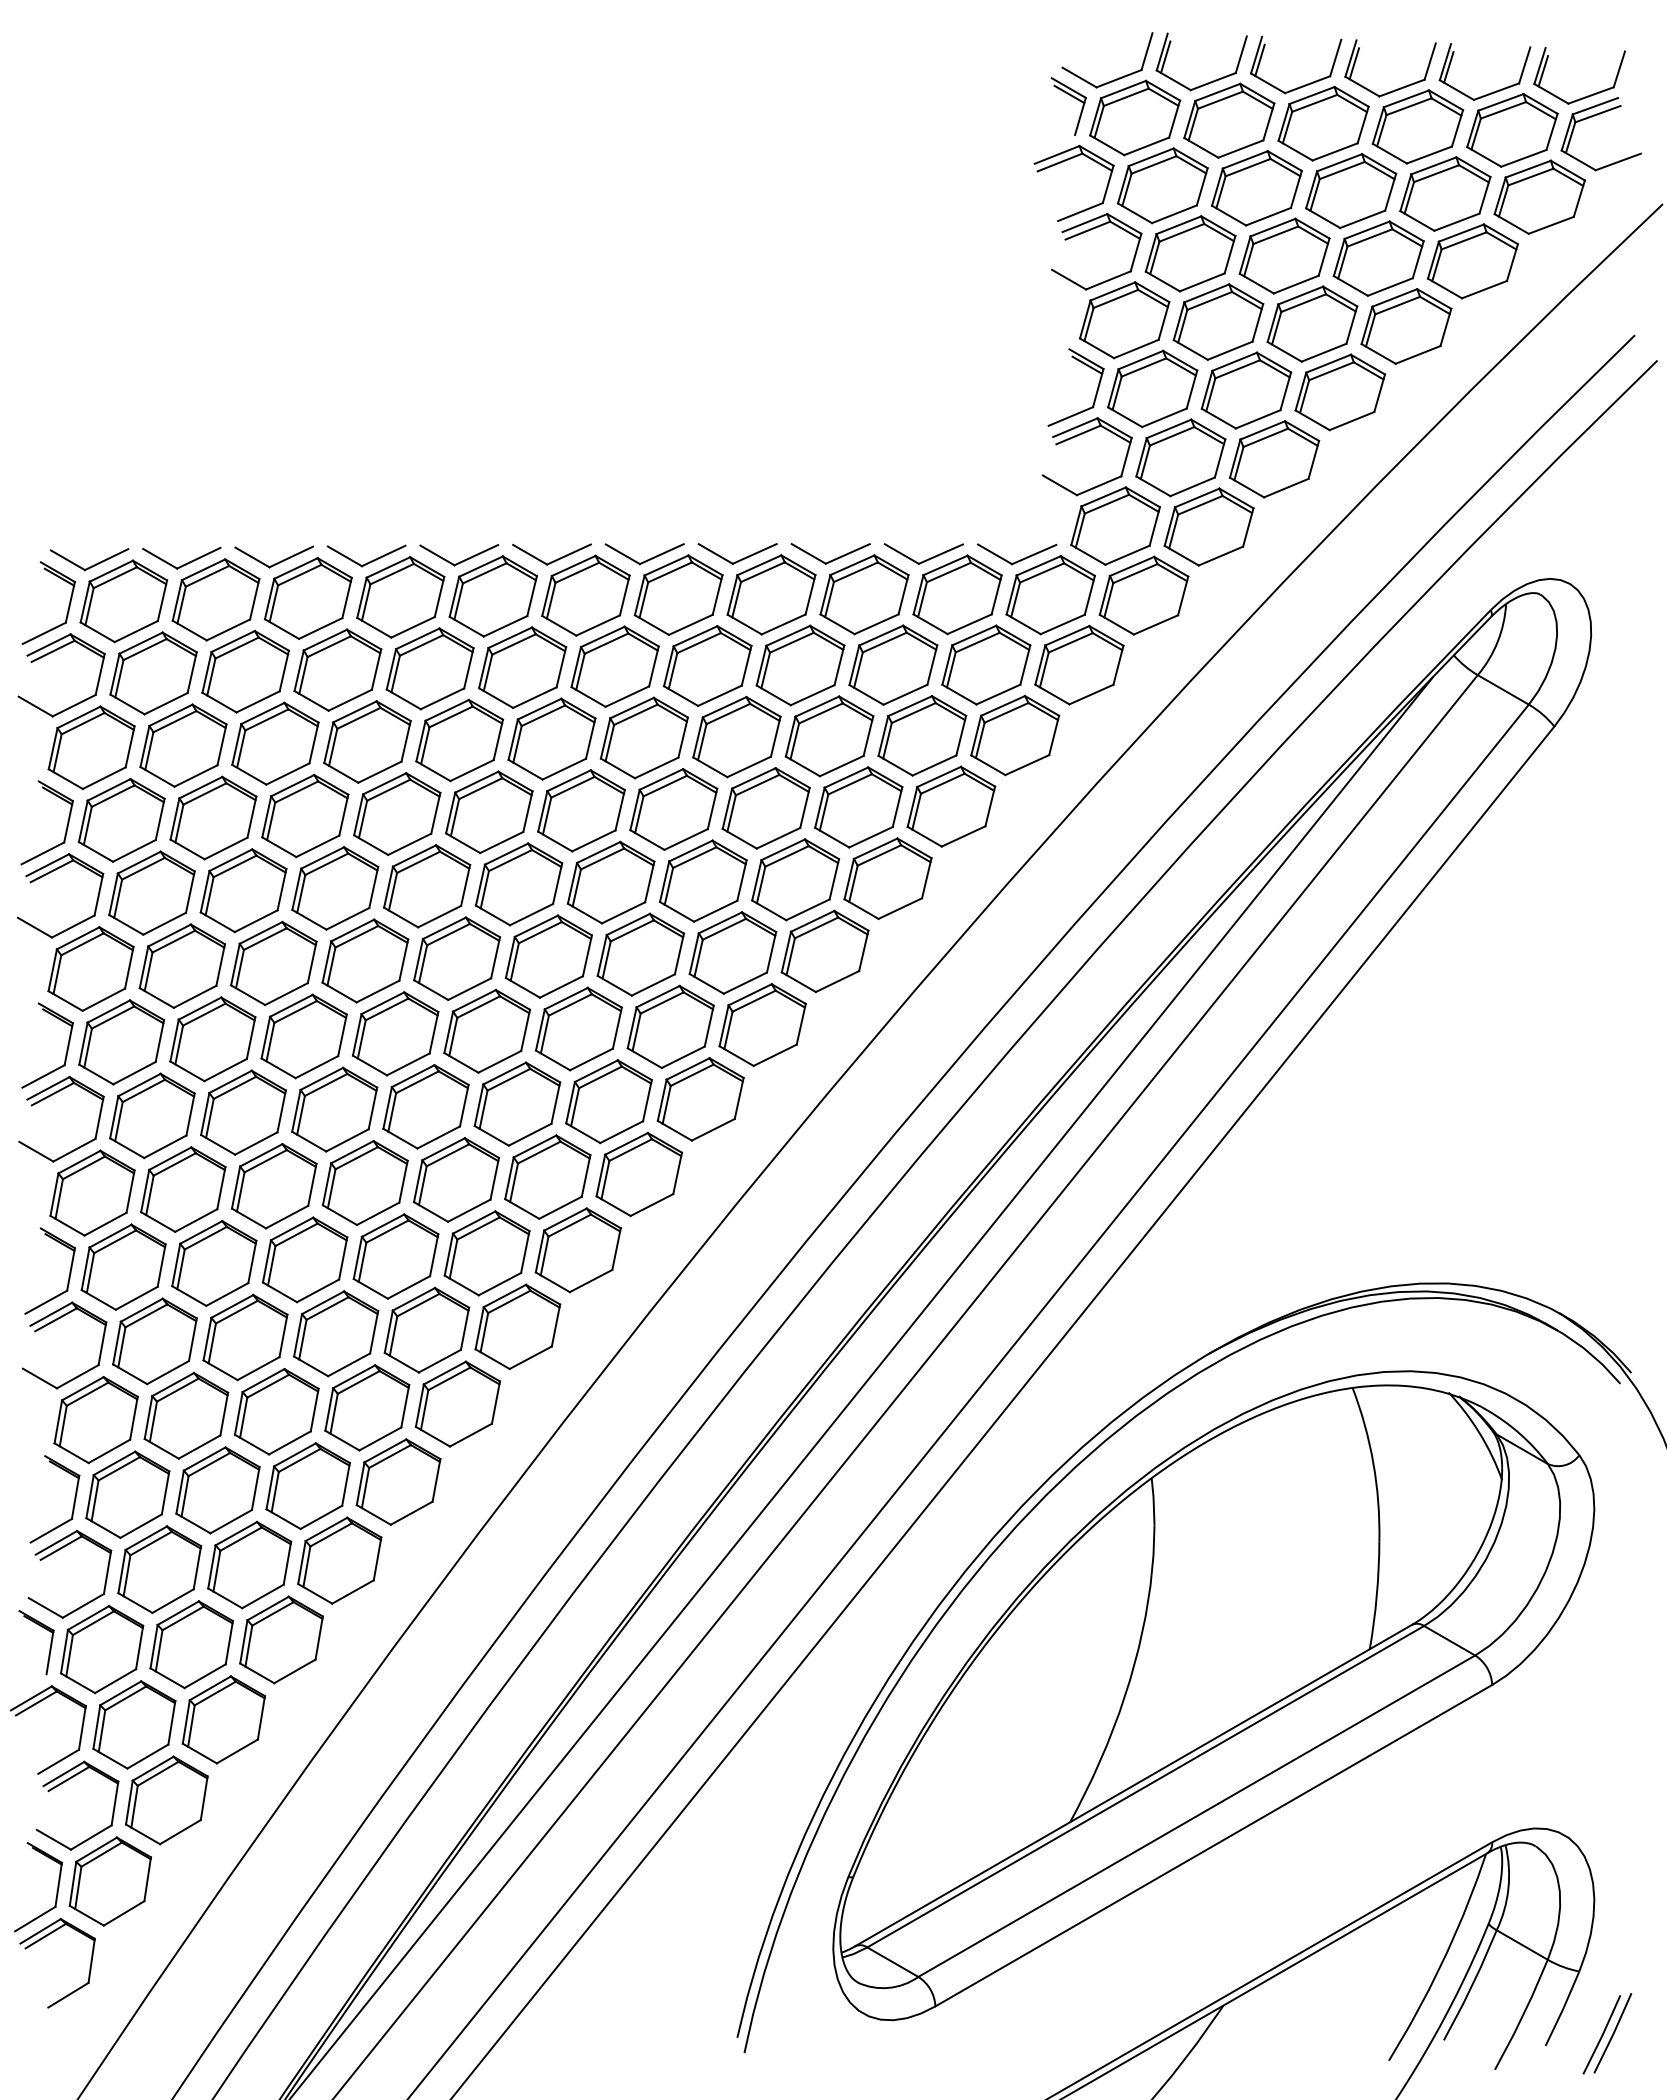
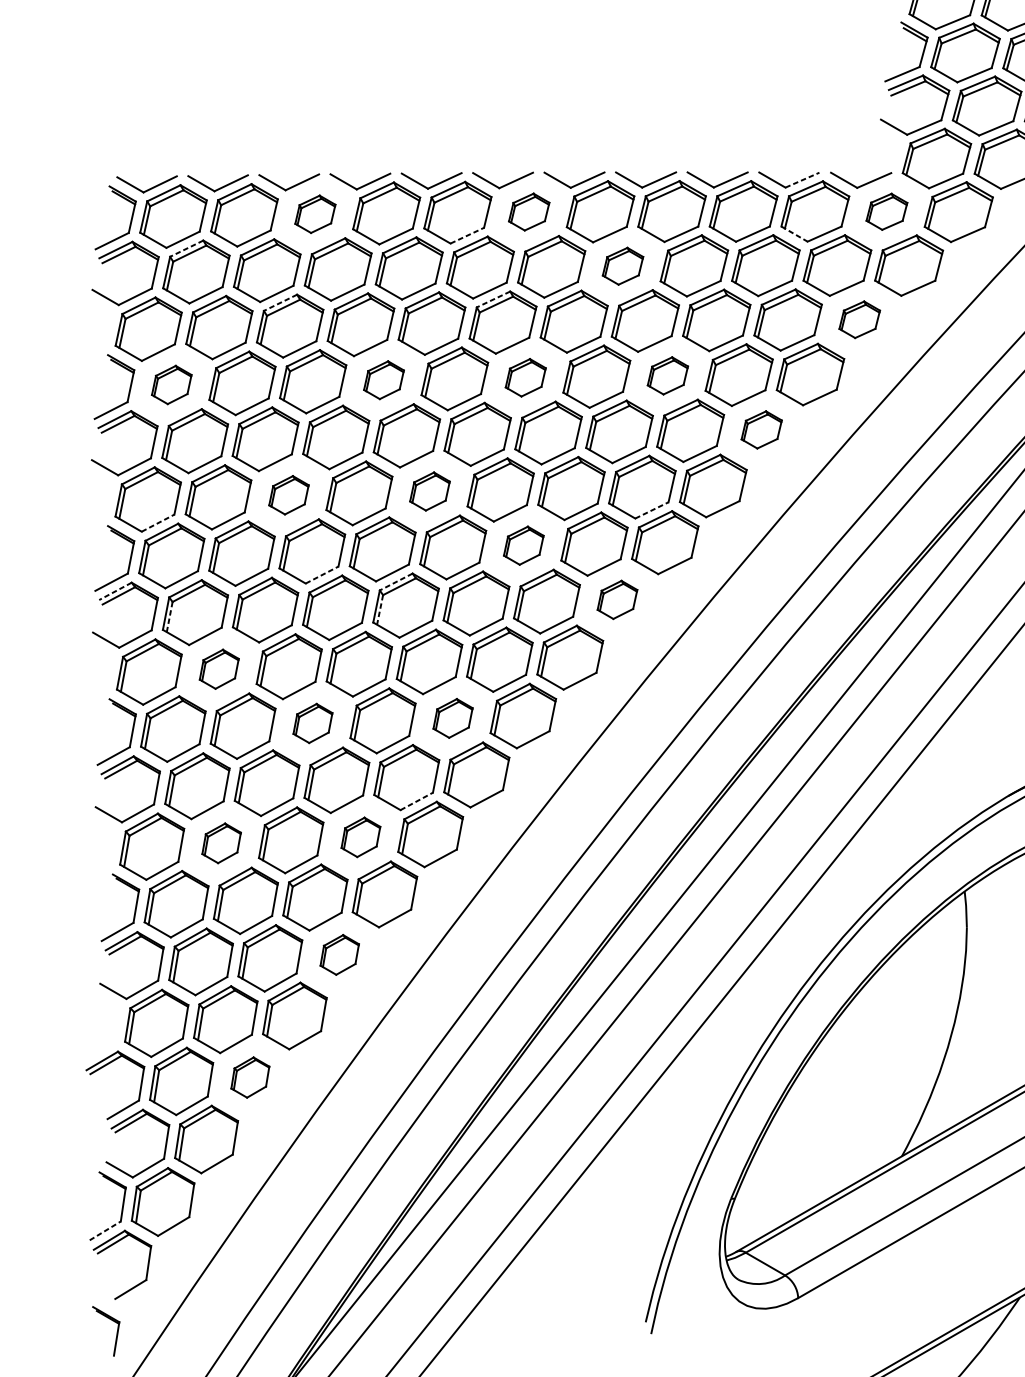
line: (941, 553) -> (802, 179), solid -> dashed
part: (585, 595) -> (528, 212), size x0.6
part: (1050, 595) -> (886, 212), size x0.6
part: (307, 598) -> (314, 214), size x0.6
line: (930, 624) -> (794, 234), solid -> dashed
line: (505, 626) -> (467, 235), solid -> dashed
line: (140, 643) -> (186, 248), solid -> dashed
part: (707, 665) -> (622, 265), size x0.6
line: (539, 709) -> (493, 299), solid -> dashed
line: (262, 713) -> (280, 302), solid -> dashed
part: (1015, 735) -> (859, 319), size x0.6
part: (765, 808) -> (667, 375), size x0.6
part: (581, 810) -> (525, 377), size x0.6
part: (397, 813) -> (384, 379), size x0.6
part: (121, 819) -> (171, 384), size x0.6
part: (887, 878) -> (761, 429), size x0.6
part: (456, 958) -> (429, 491), size x0.6
part: (273, 963) -> (288, 495), size x0.6
line: (745, 982) -> (652, 509), solid -> dashed
line: (103, 999) -> (157, 523), solid -> dashed
part: (578, 1028) -> (523, 545), size x0.6
line: (316, 1067) -> (321, 575), solid -> dashed
line: (413, 1076) -> (396, 582), solid -> dashed
line: (48, 1088) -> (115, 591), solid -> dashed
part: (700, 1099) -> (617, 599), size x0.6
line: (392, 1112) -> (380, 609), solid -> dashed
line: (118, 1121) -> (169, 616), solid -> dashed
part: (183, 1189) -> (219, 669), size x0.6
part: (486, 1253) -> (452, 718), size x0.6
part: (304, 1259) -> (312, 723), size x0.6
line: (439, 1361) -> (416, 801), solid -> dashed
part: (367, 1407) -> (361, 837), size x0.6
part: (186, 1415) -> (221, 843), size x0.6
part: (339, 1560) -> (339, 954), size x0.6
part: (49, 1647) -> (116, 1335), moved
part: (223, 1719) -> (250, 1077), size x0.6
line: (35, 1919) -> (105, 1231), solid -> dashed

